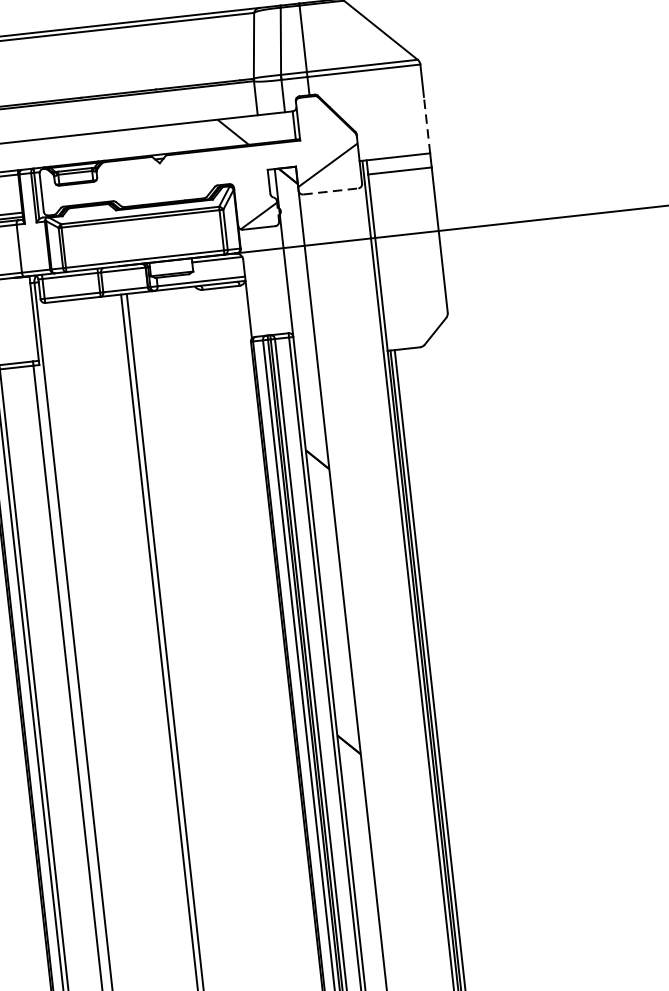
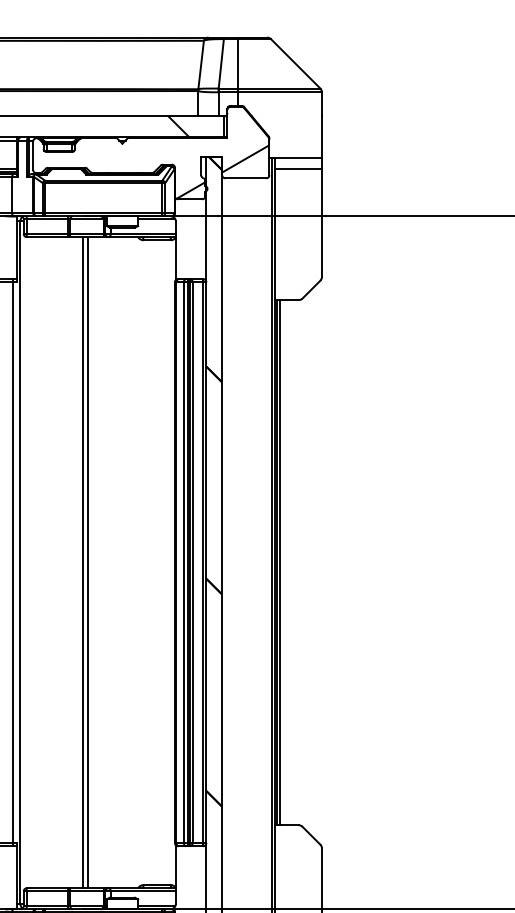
line: (426, 124) -> (321, 136), dashed -> solid
line: (331, 191) -> (246, 178), dashed -> solid

